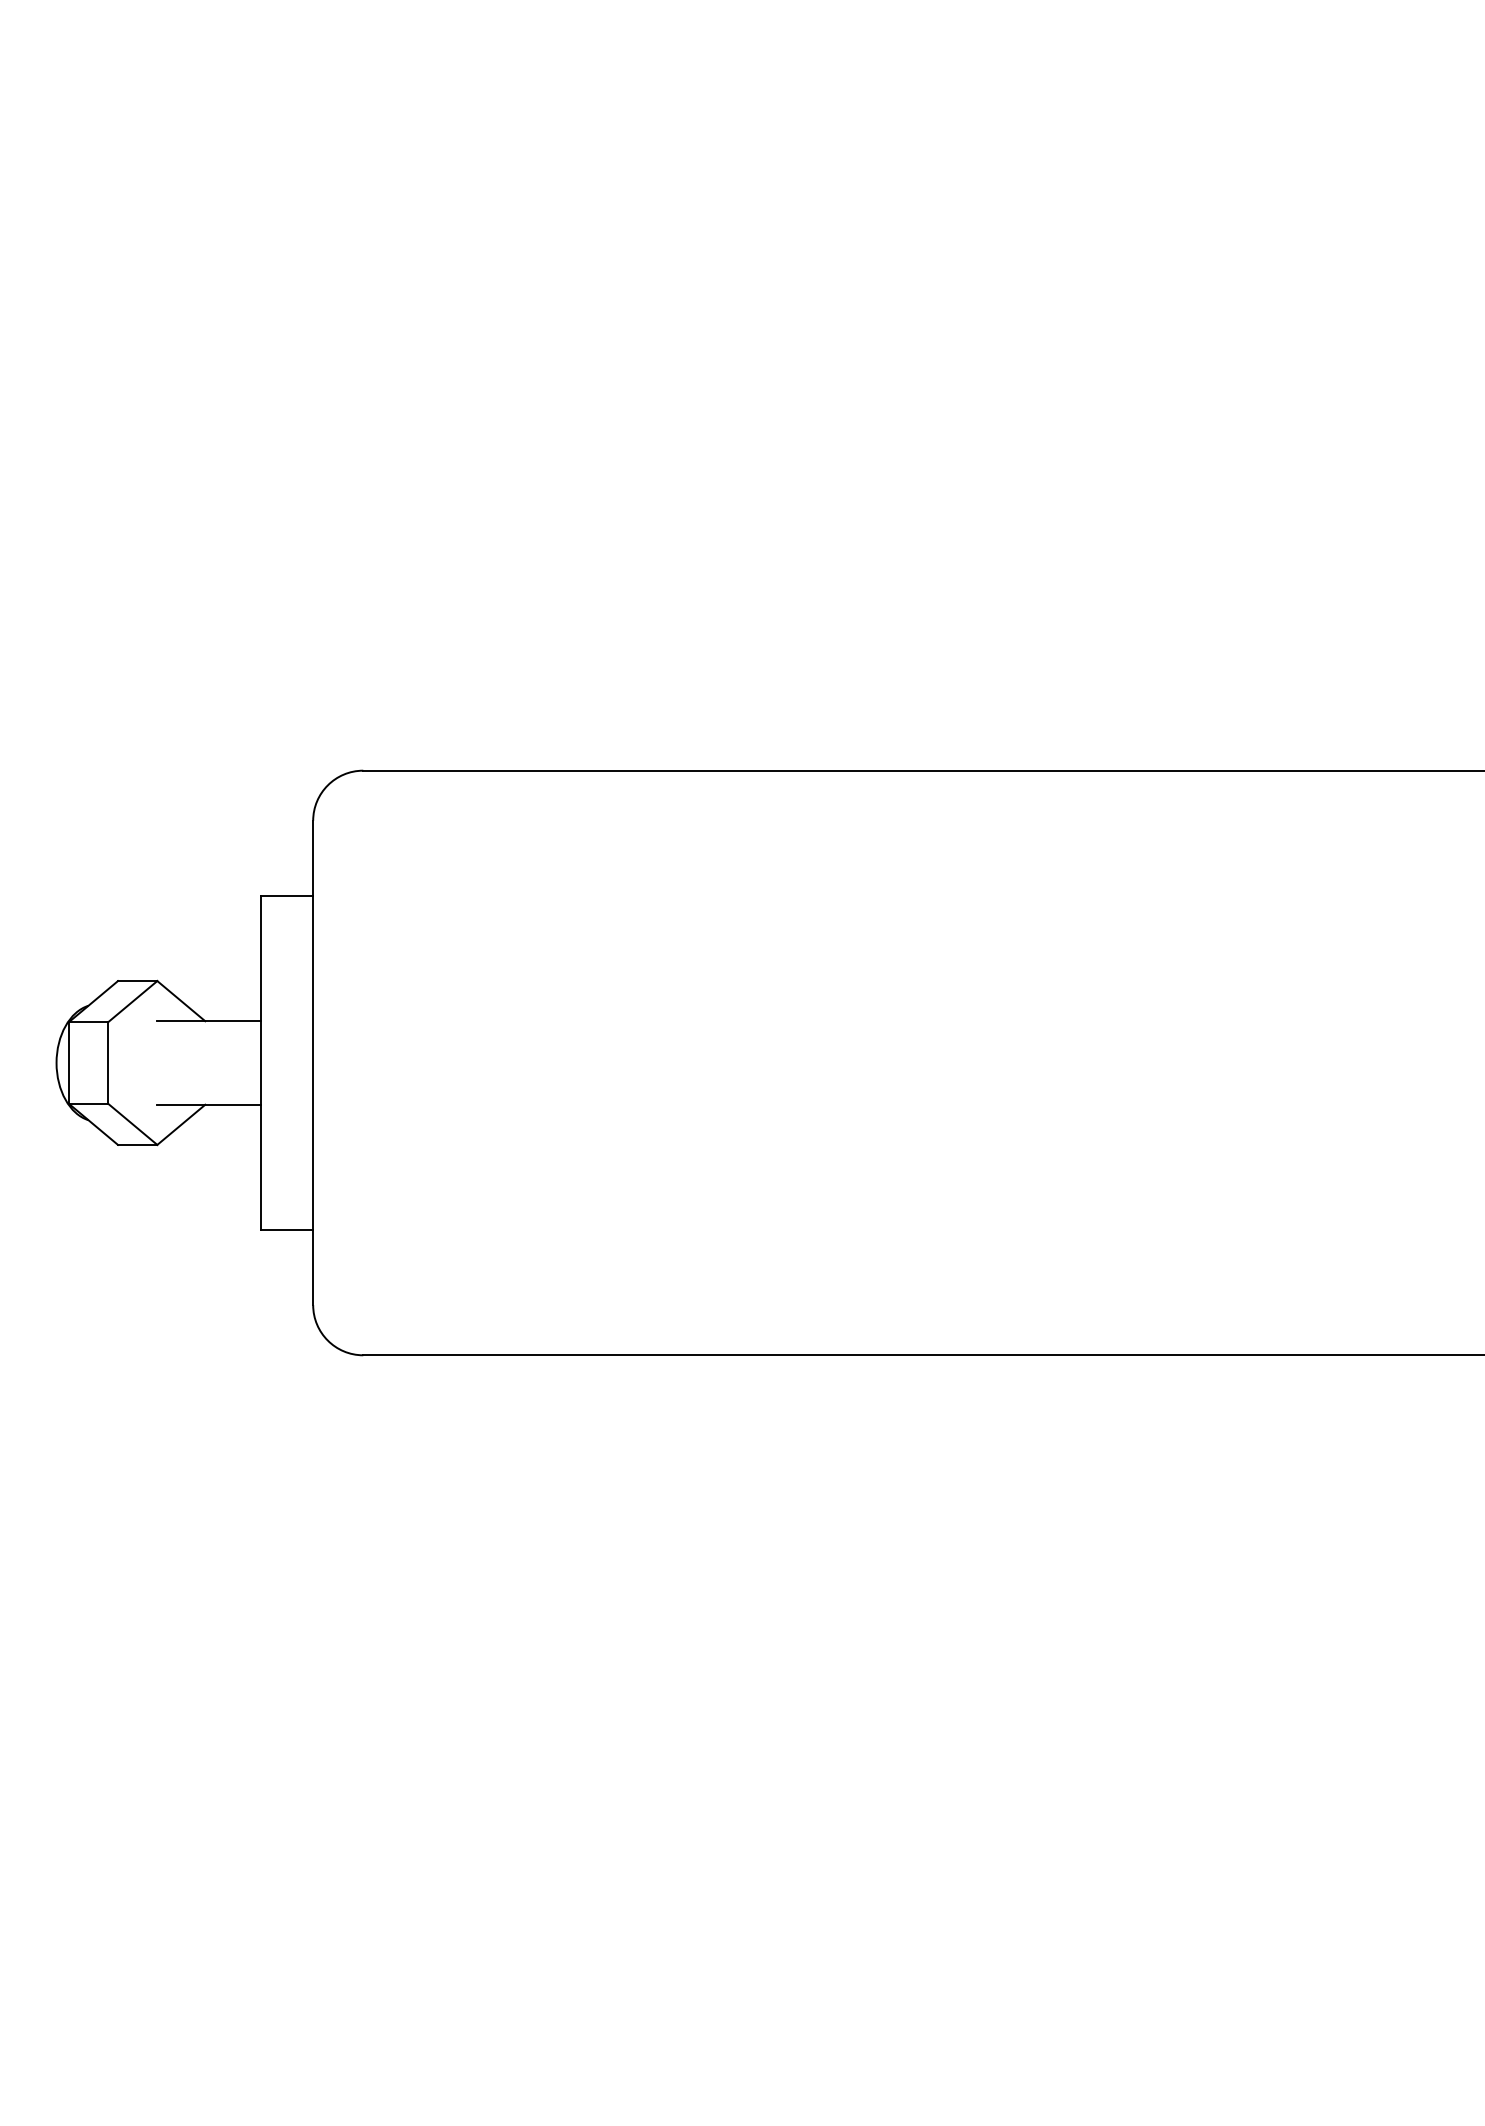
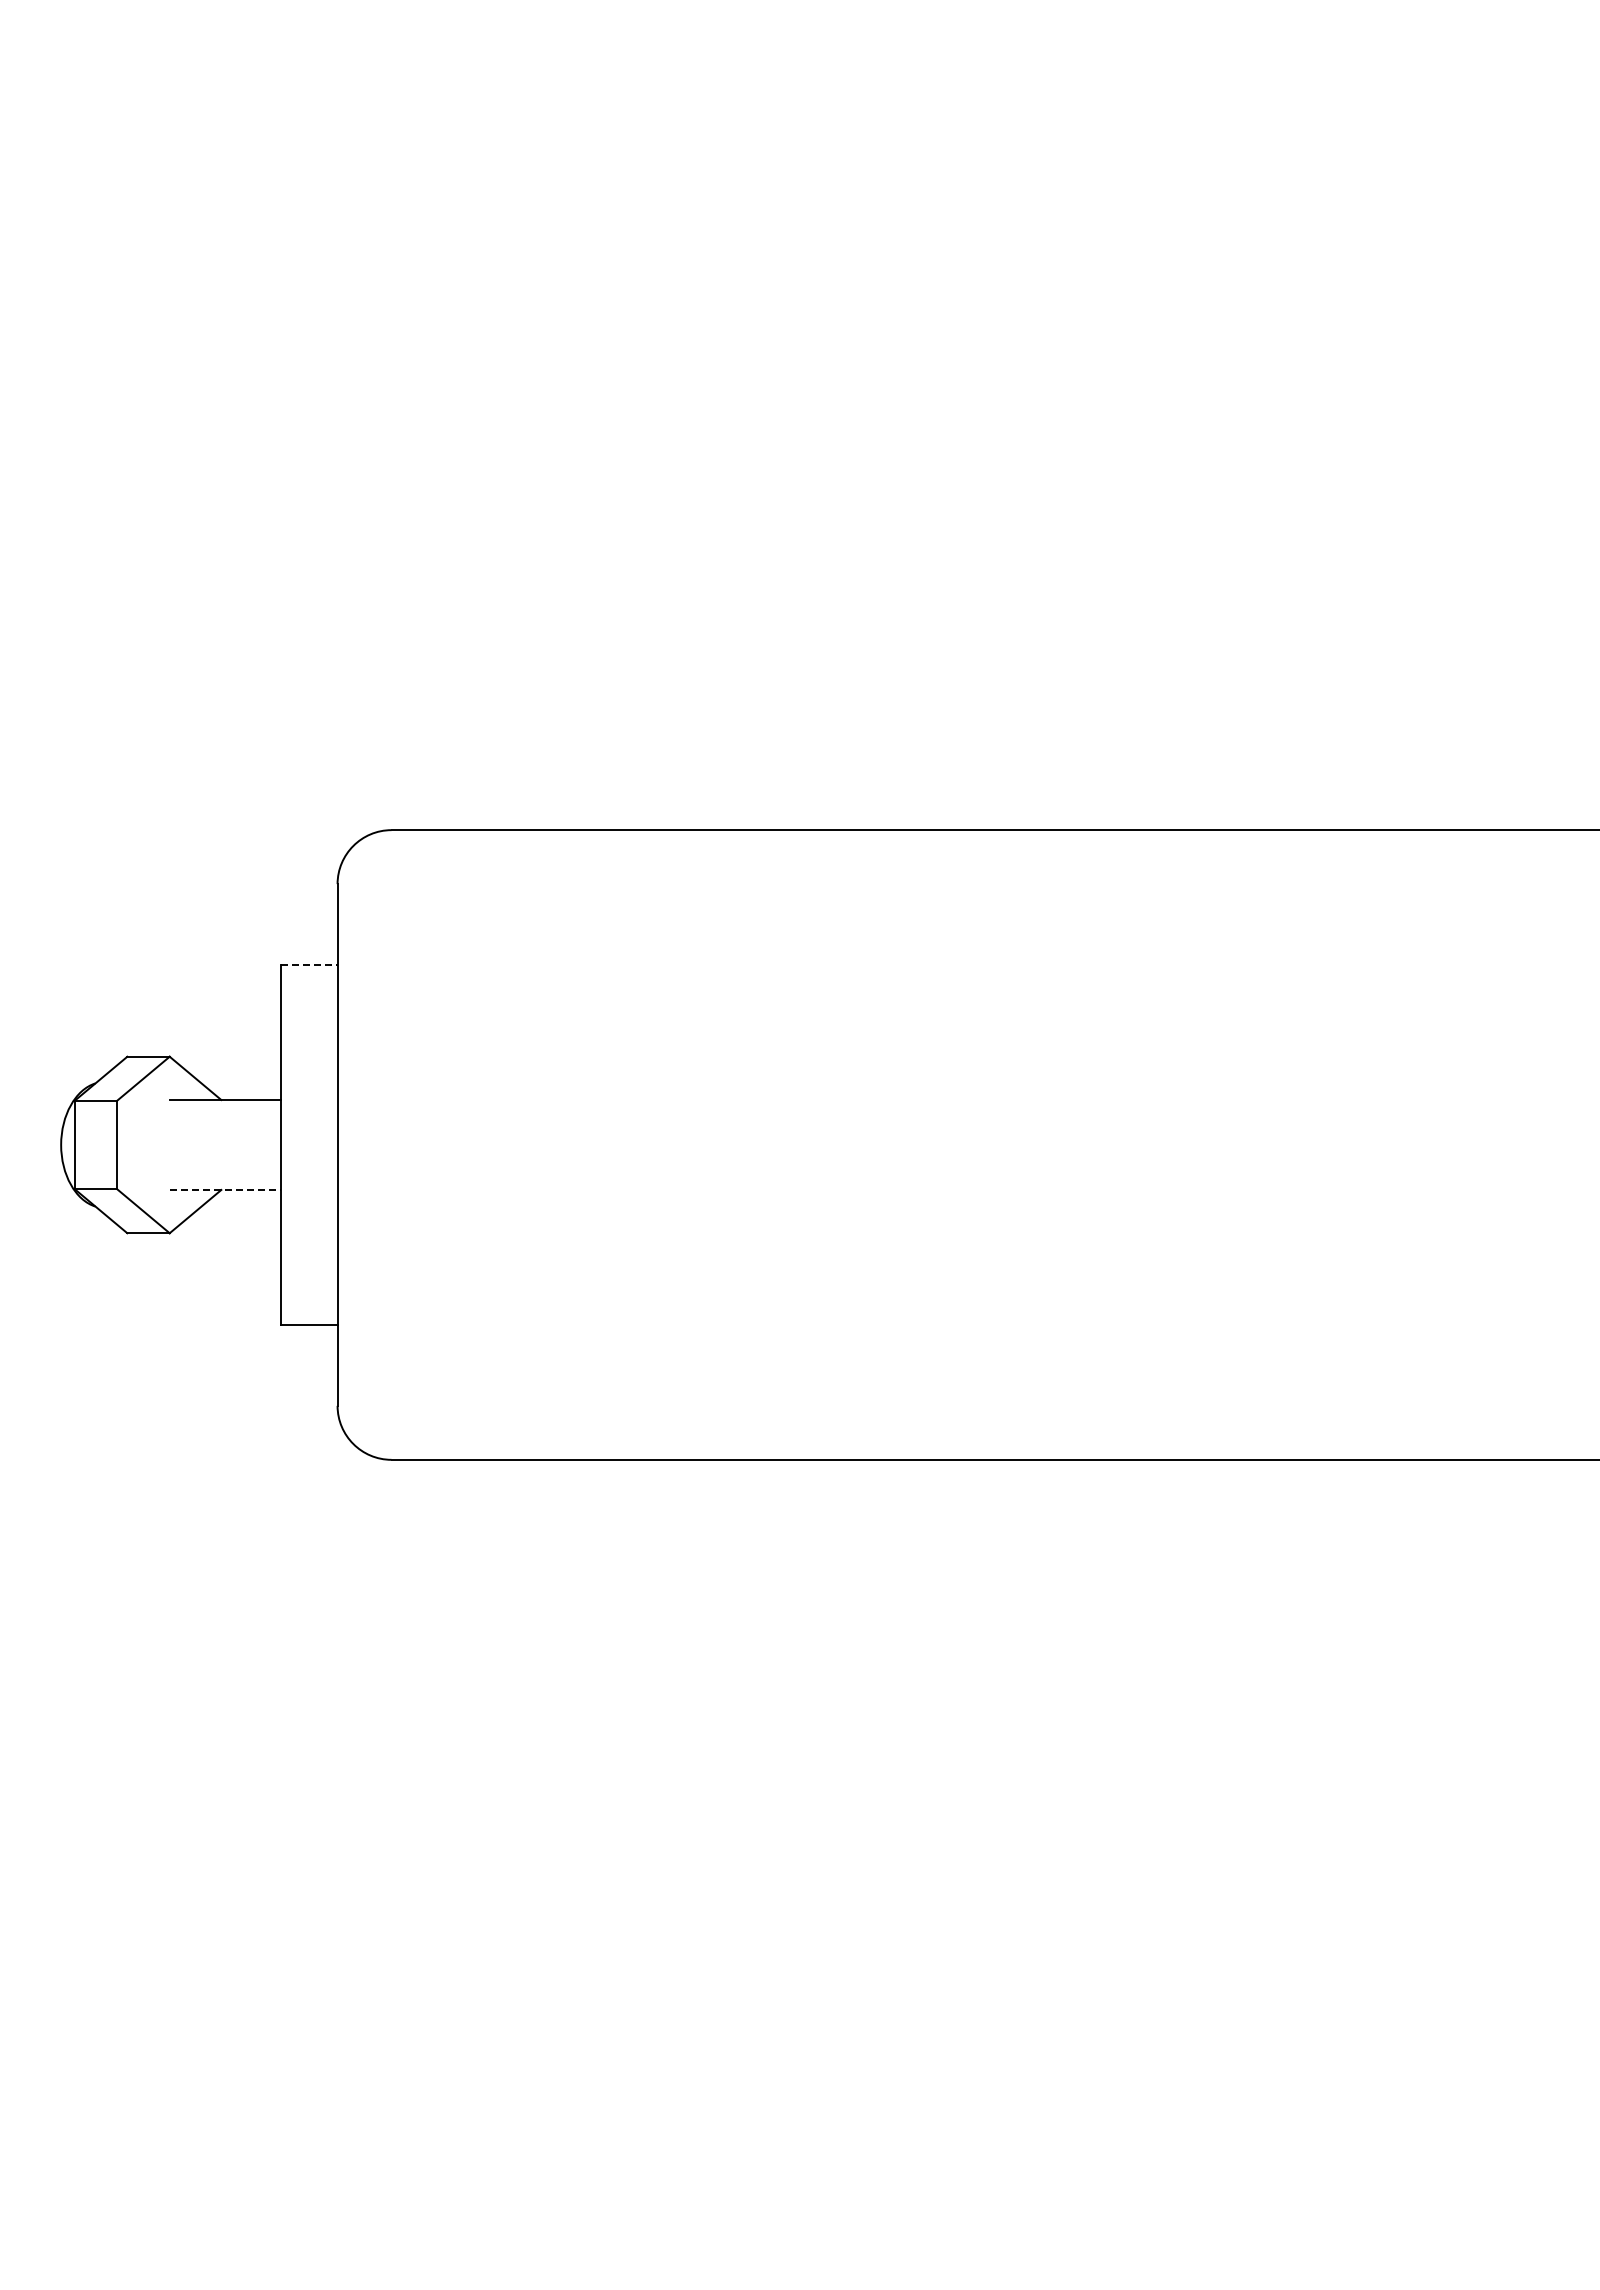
line: (287, 896) -> (309, 965), solid -> dashed
line: (209, 1104) -> (225, 1189), solid -> dashed

